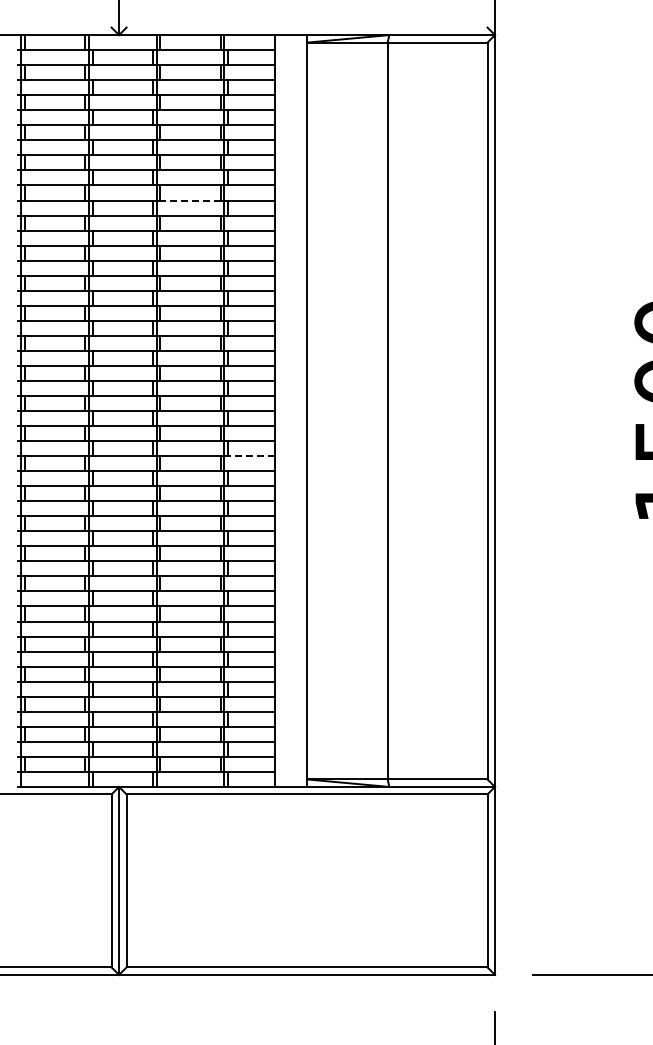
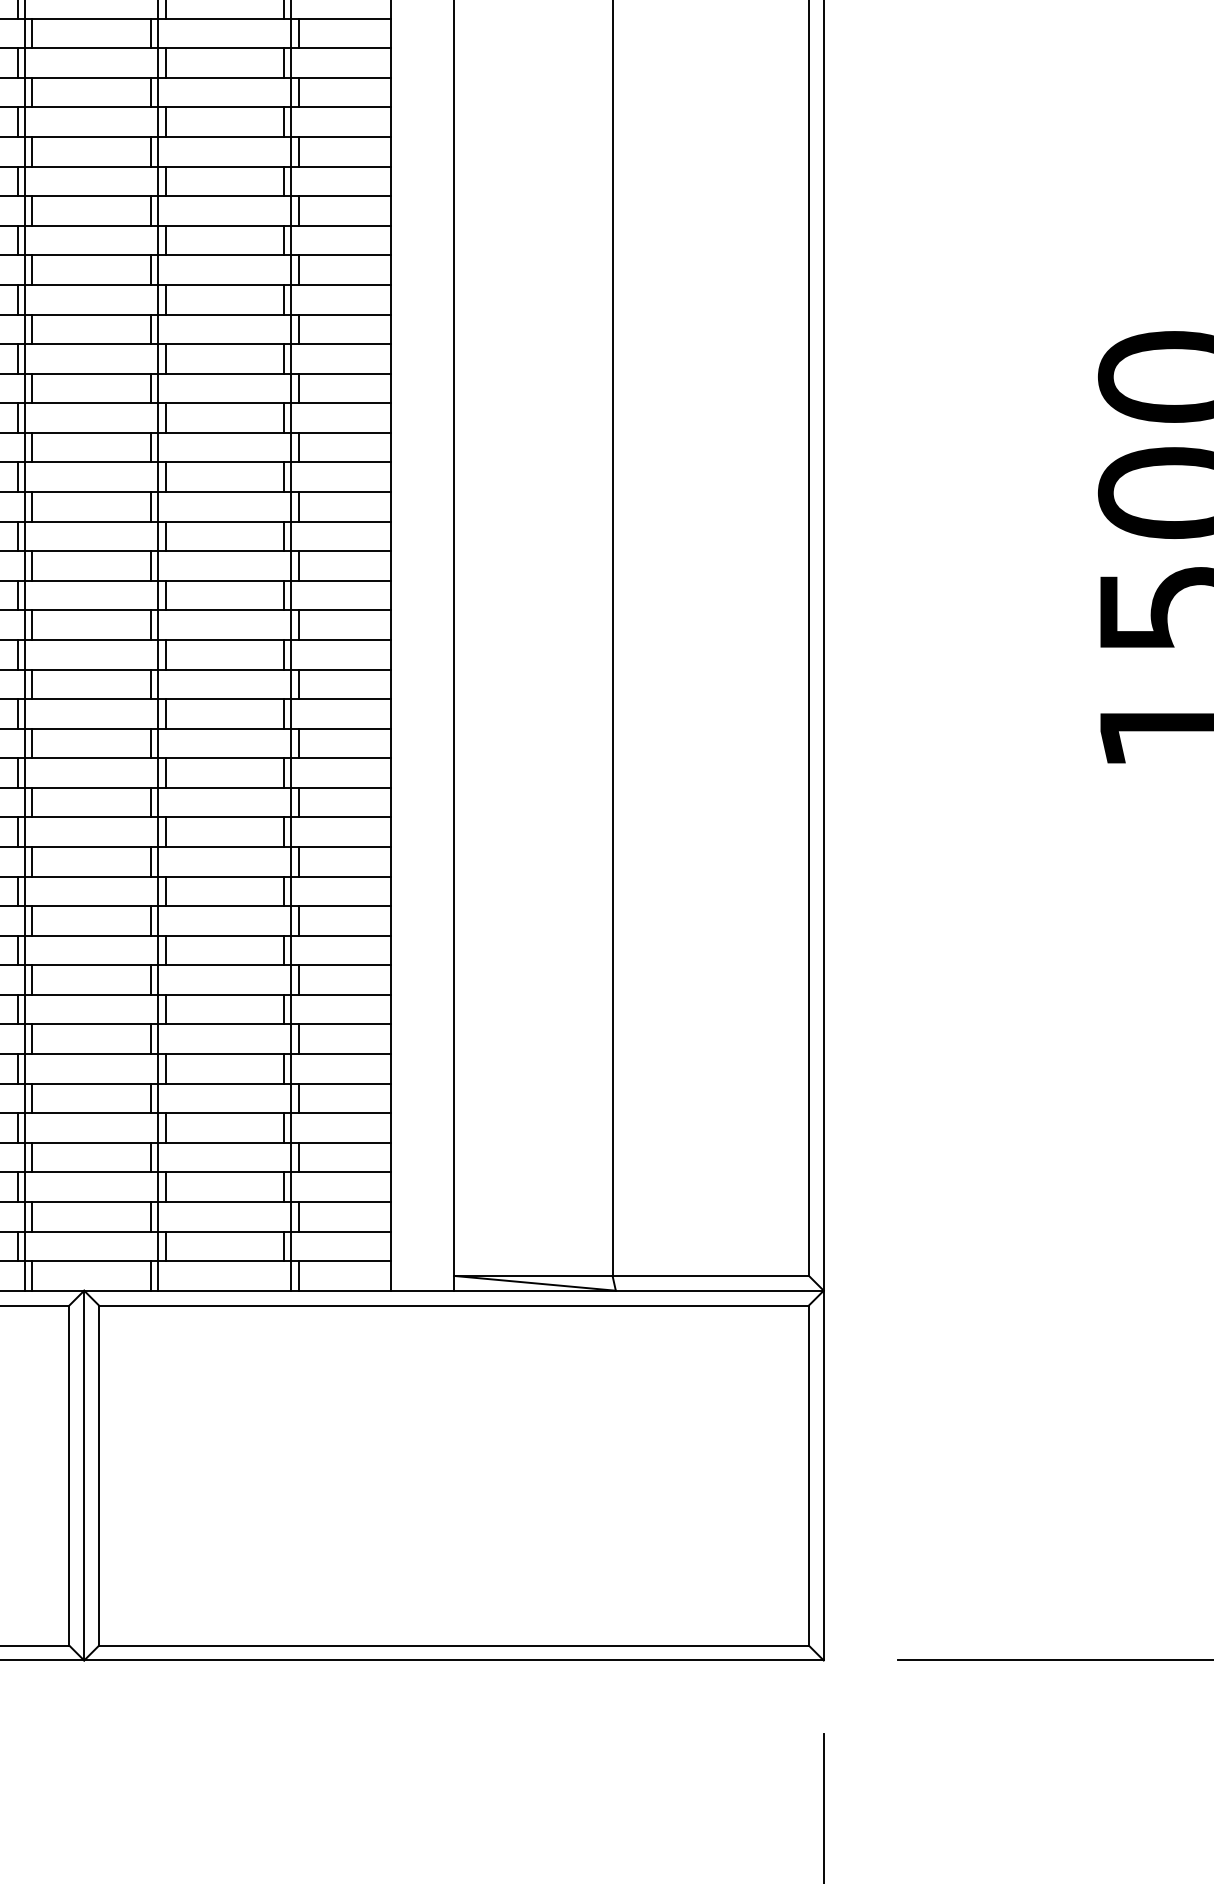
line: (190, 200) -> (224, 137), dashed -> solid
line: (250, 456) -> (342, 640), dashed -> solid

